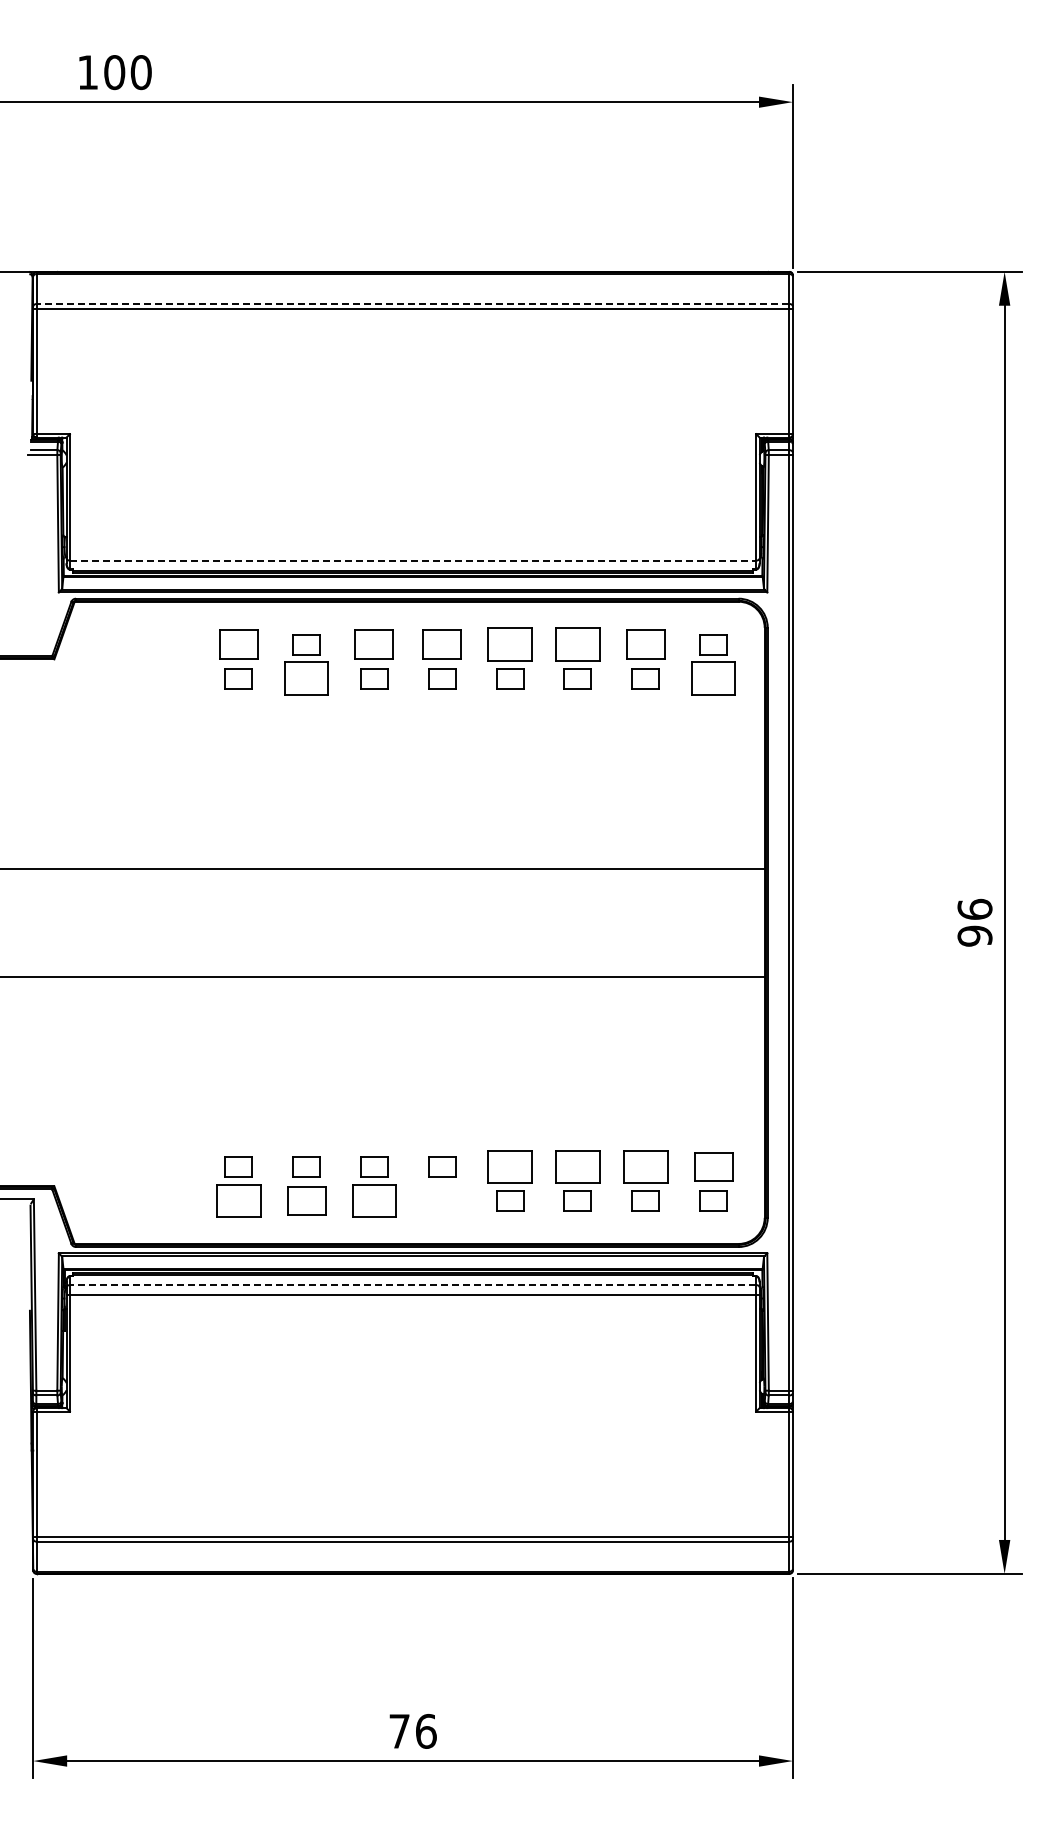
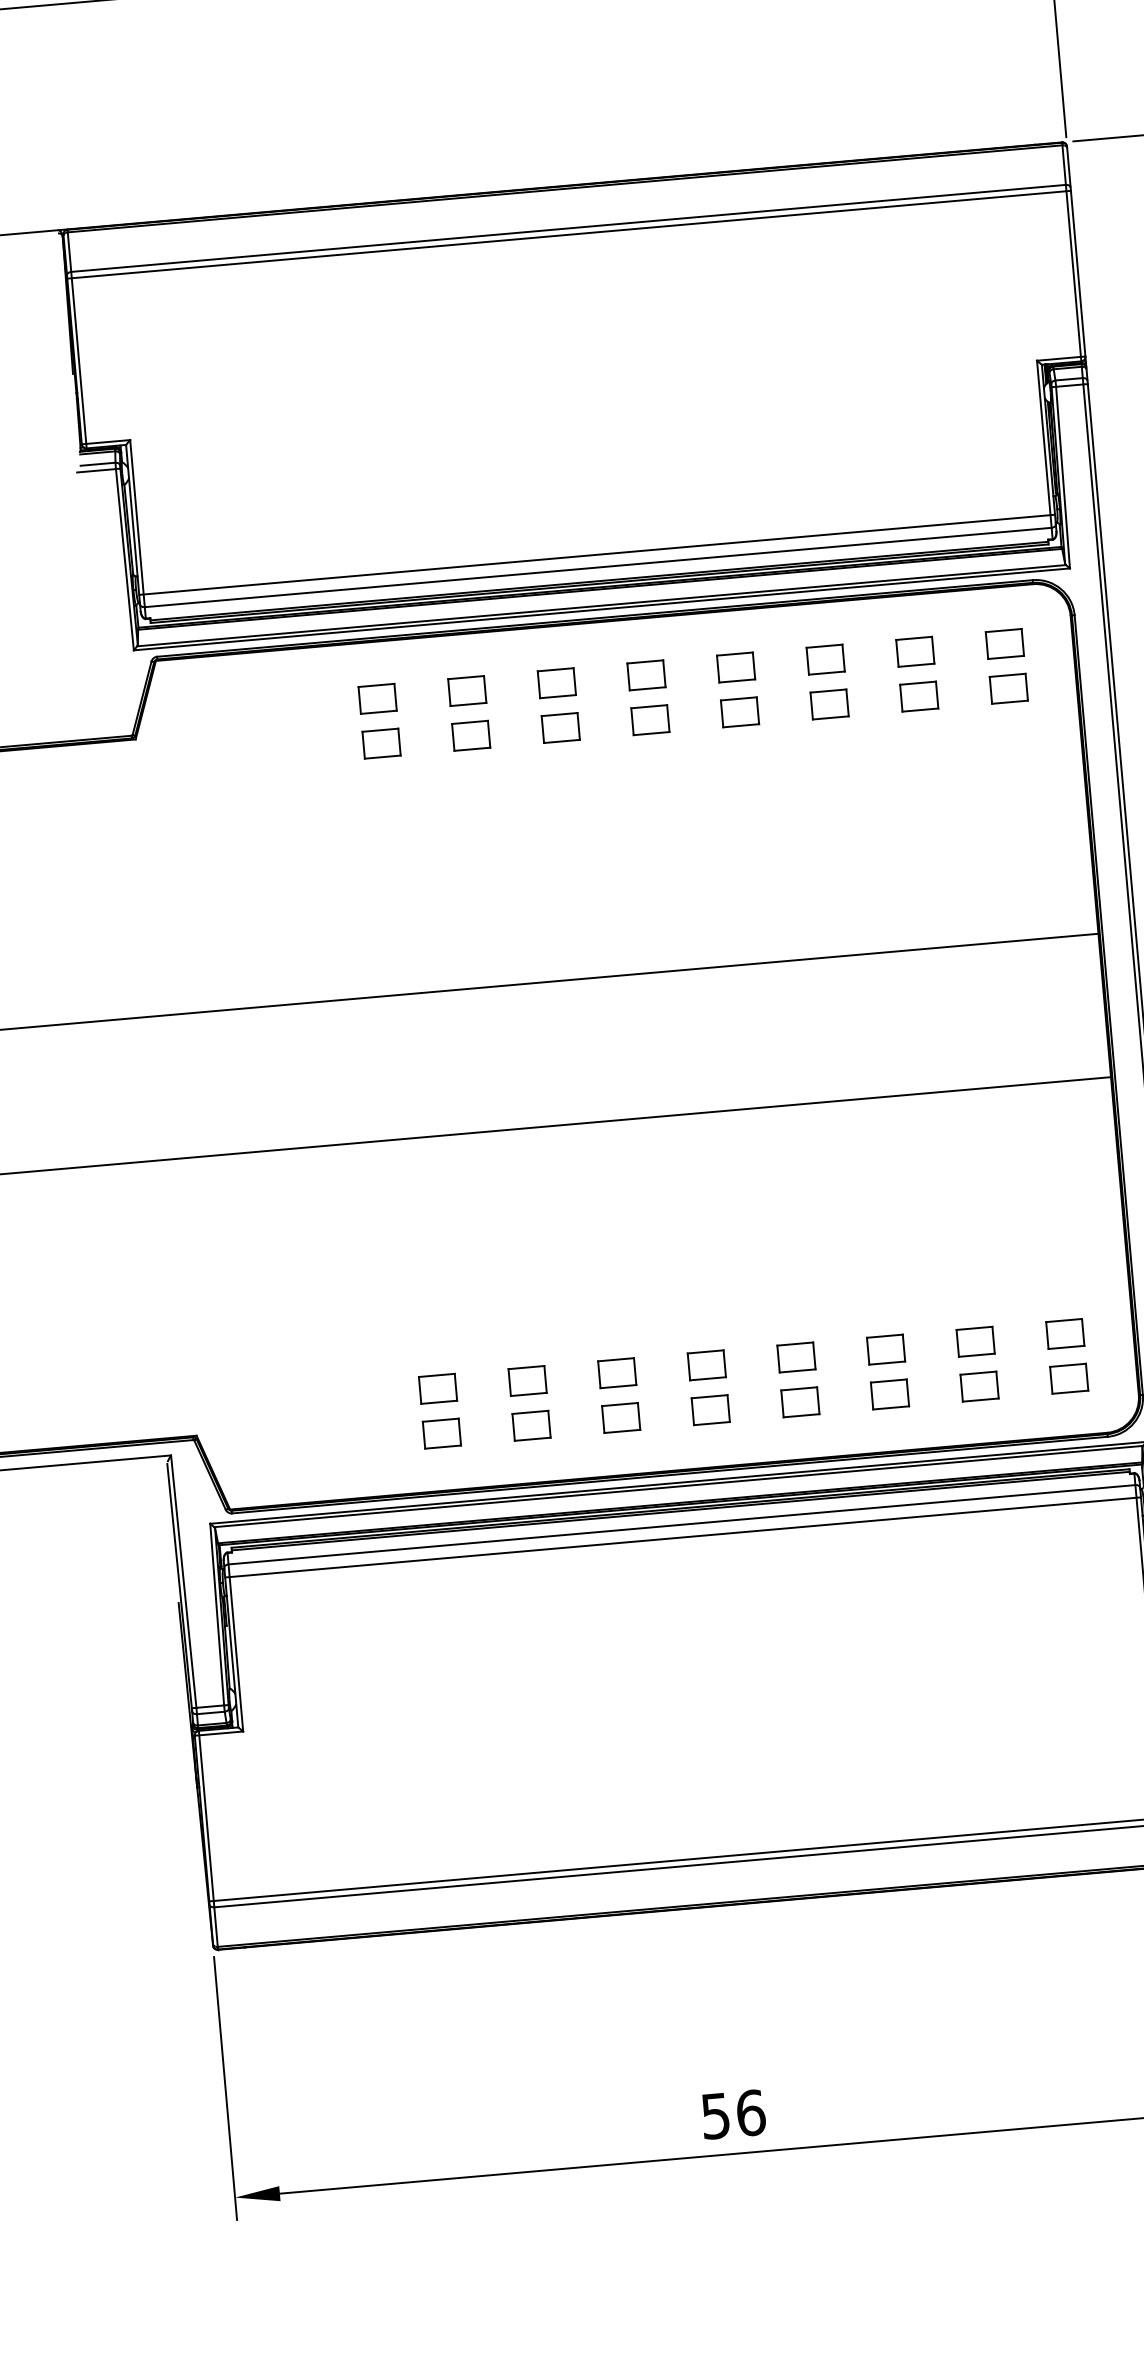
line: (412, 304) -> (567, 229), dashed -> solid
line: (412, 551) -> (596, 555), added
line: (413, 560) -> (598, 567), dashed -> solid
part: (238, 644) -> (377, 698), size x0.71
part: (374, 644) -> (556, 682), size x0.71
part: (442, 644) -> (646, 674), size x0.71
part: (510, 644) -> (736, 667), size x0.62
part: (577, 644) -> (825, 659), size x0.62
part: (645, 644) -> (915, 651), size x0.71
part: (306, 678) -> (471, 735), size x0.62
part: (713, 678) -> (1008, 688), size x0.62
part: (510, 1166) -> (796, 1356), size x0.62
part: (577, 1166) -> (885, 1349), size x0.62
part: (645, 1166) -> (975, 1341), size x0.62
part: (713, 1166) -> (1065, 1333), size x0.71
part: (238, 1200) -> (441, 1433), size x0.62
part: (306, 1200) -> (531, 1425), size x0.71
part: (374, 1200) -> (621, 1417), size x0.62
part: (442, 1200) -> (711, 1409), added
line: (412, 1285) -> (681, 1525), dashed -> solid
text: (399, 1731) -> (715, 2116), 76 -> 56

